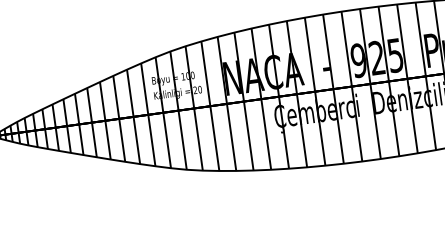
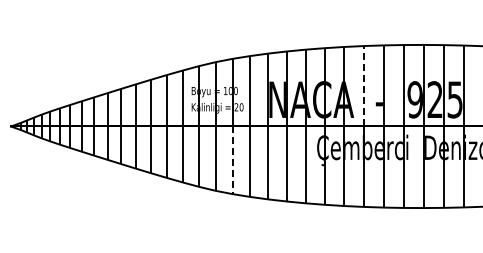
line: (310, 53) -> (364, 85), solid -> dashed
line: (198, 139) -> (232, 160), solid -> dashed

